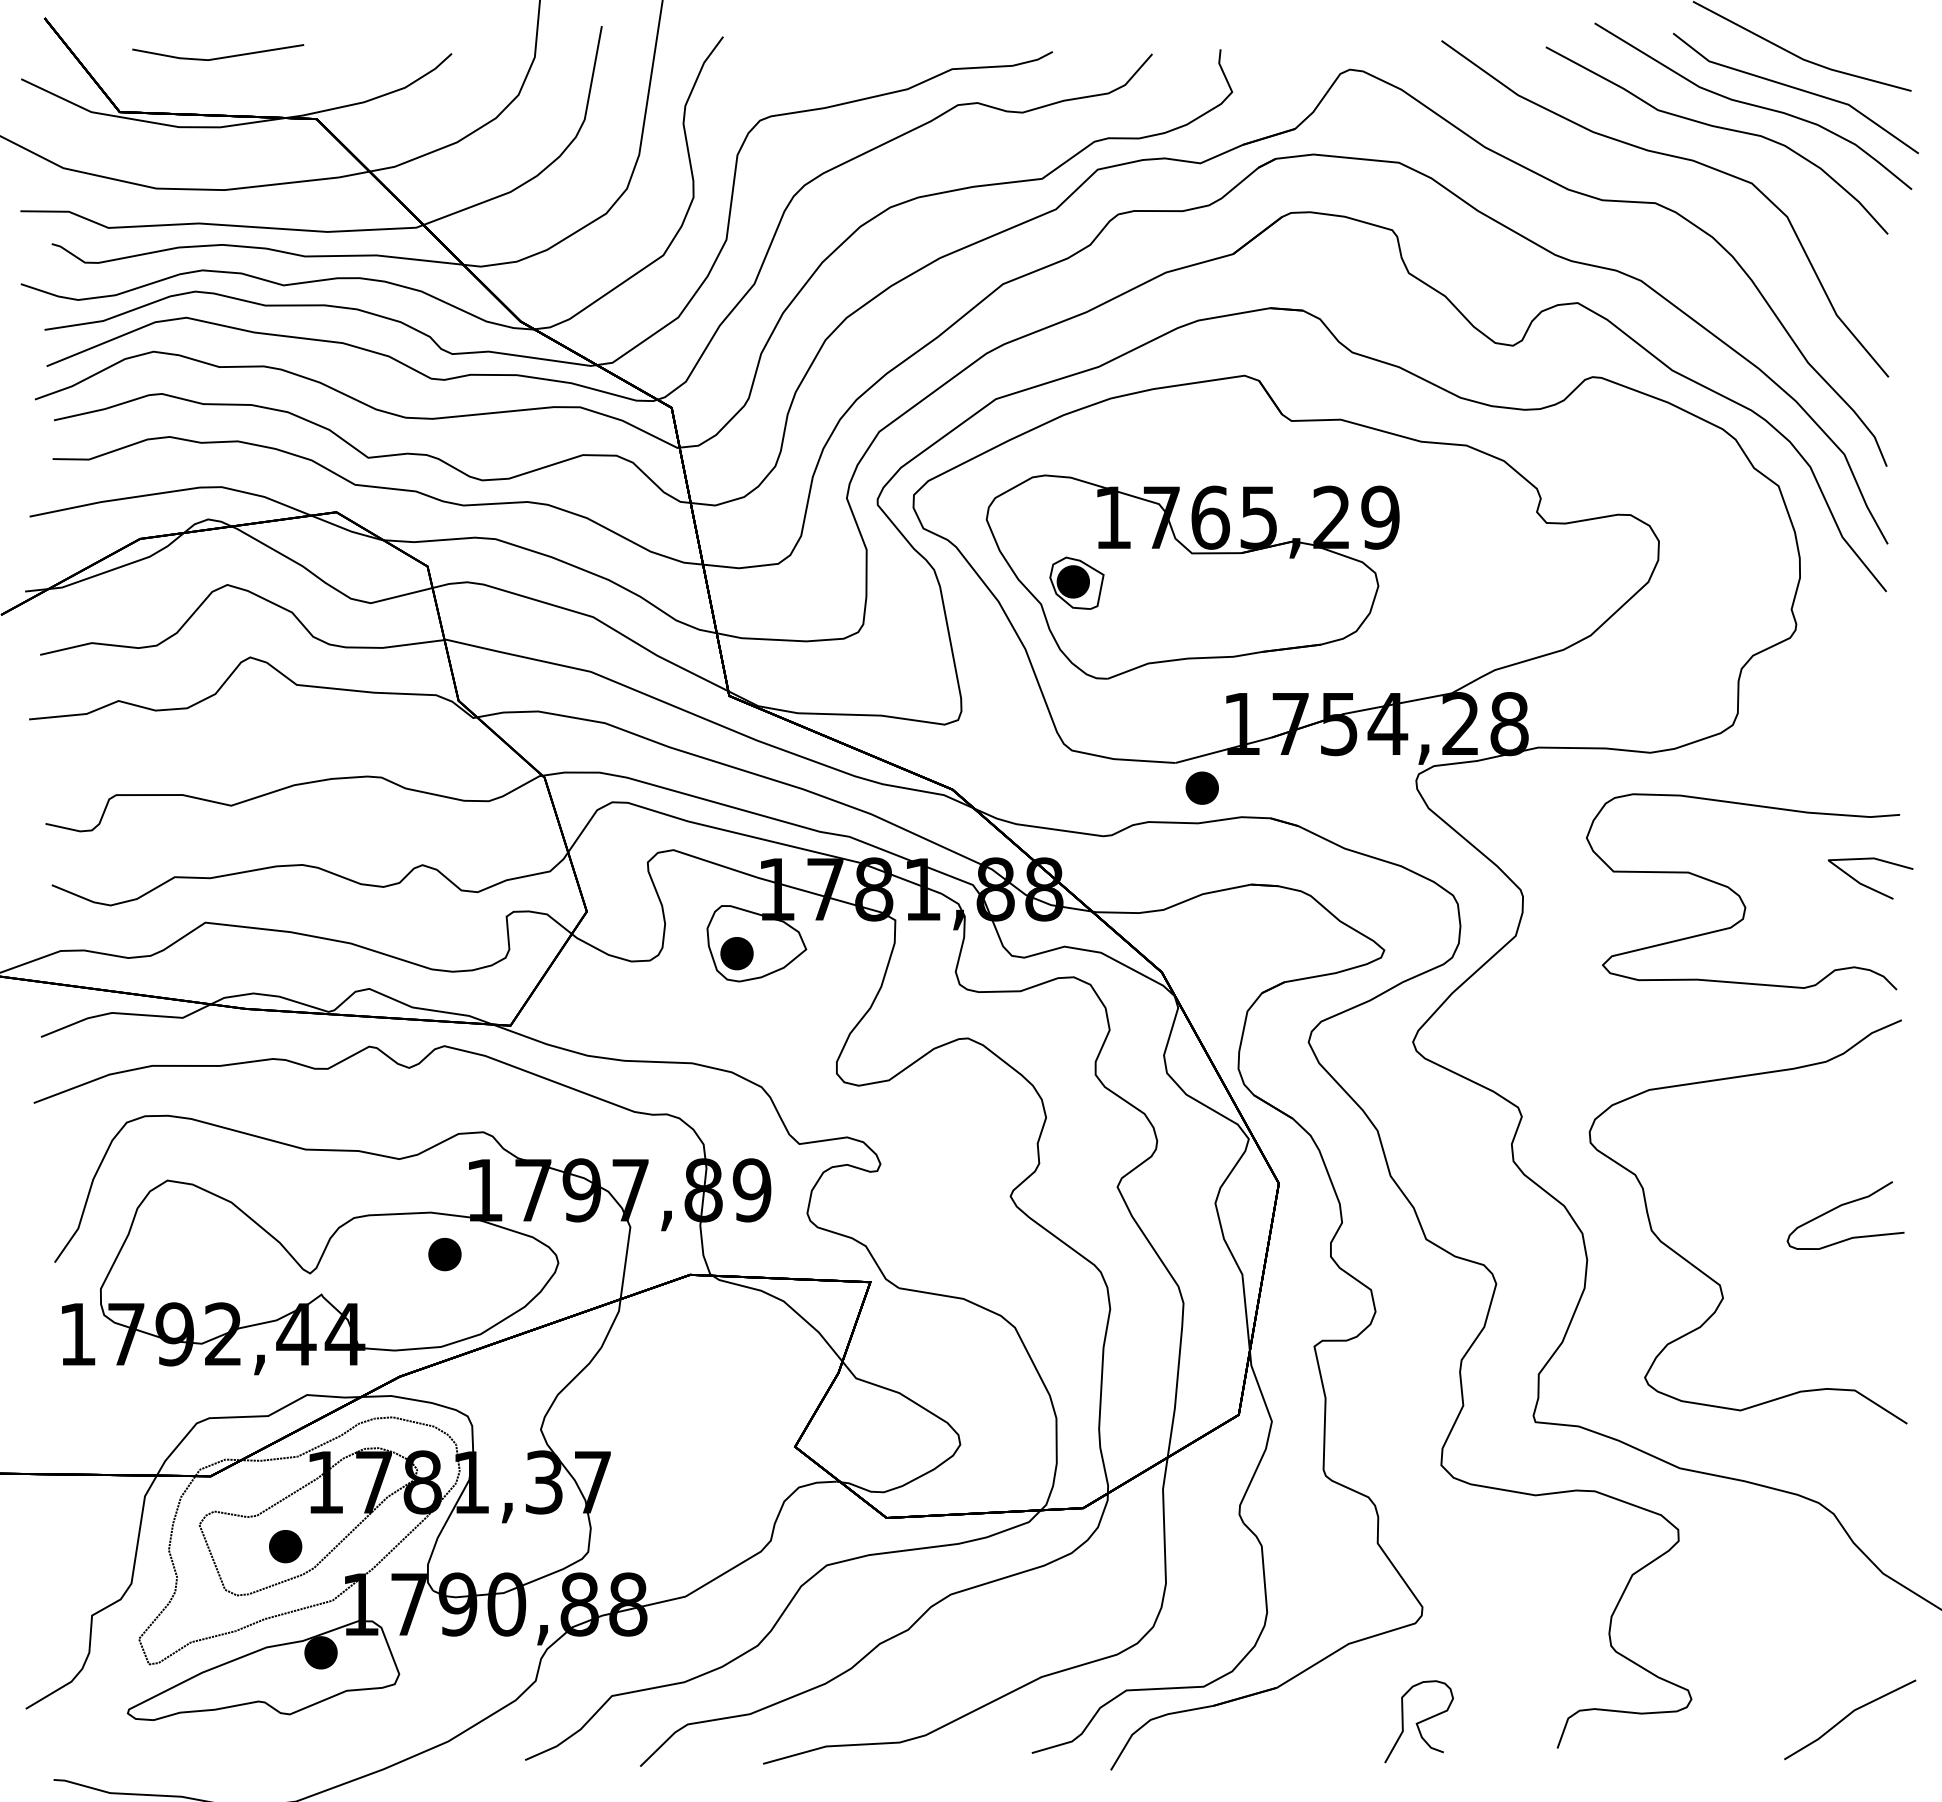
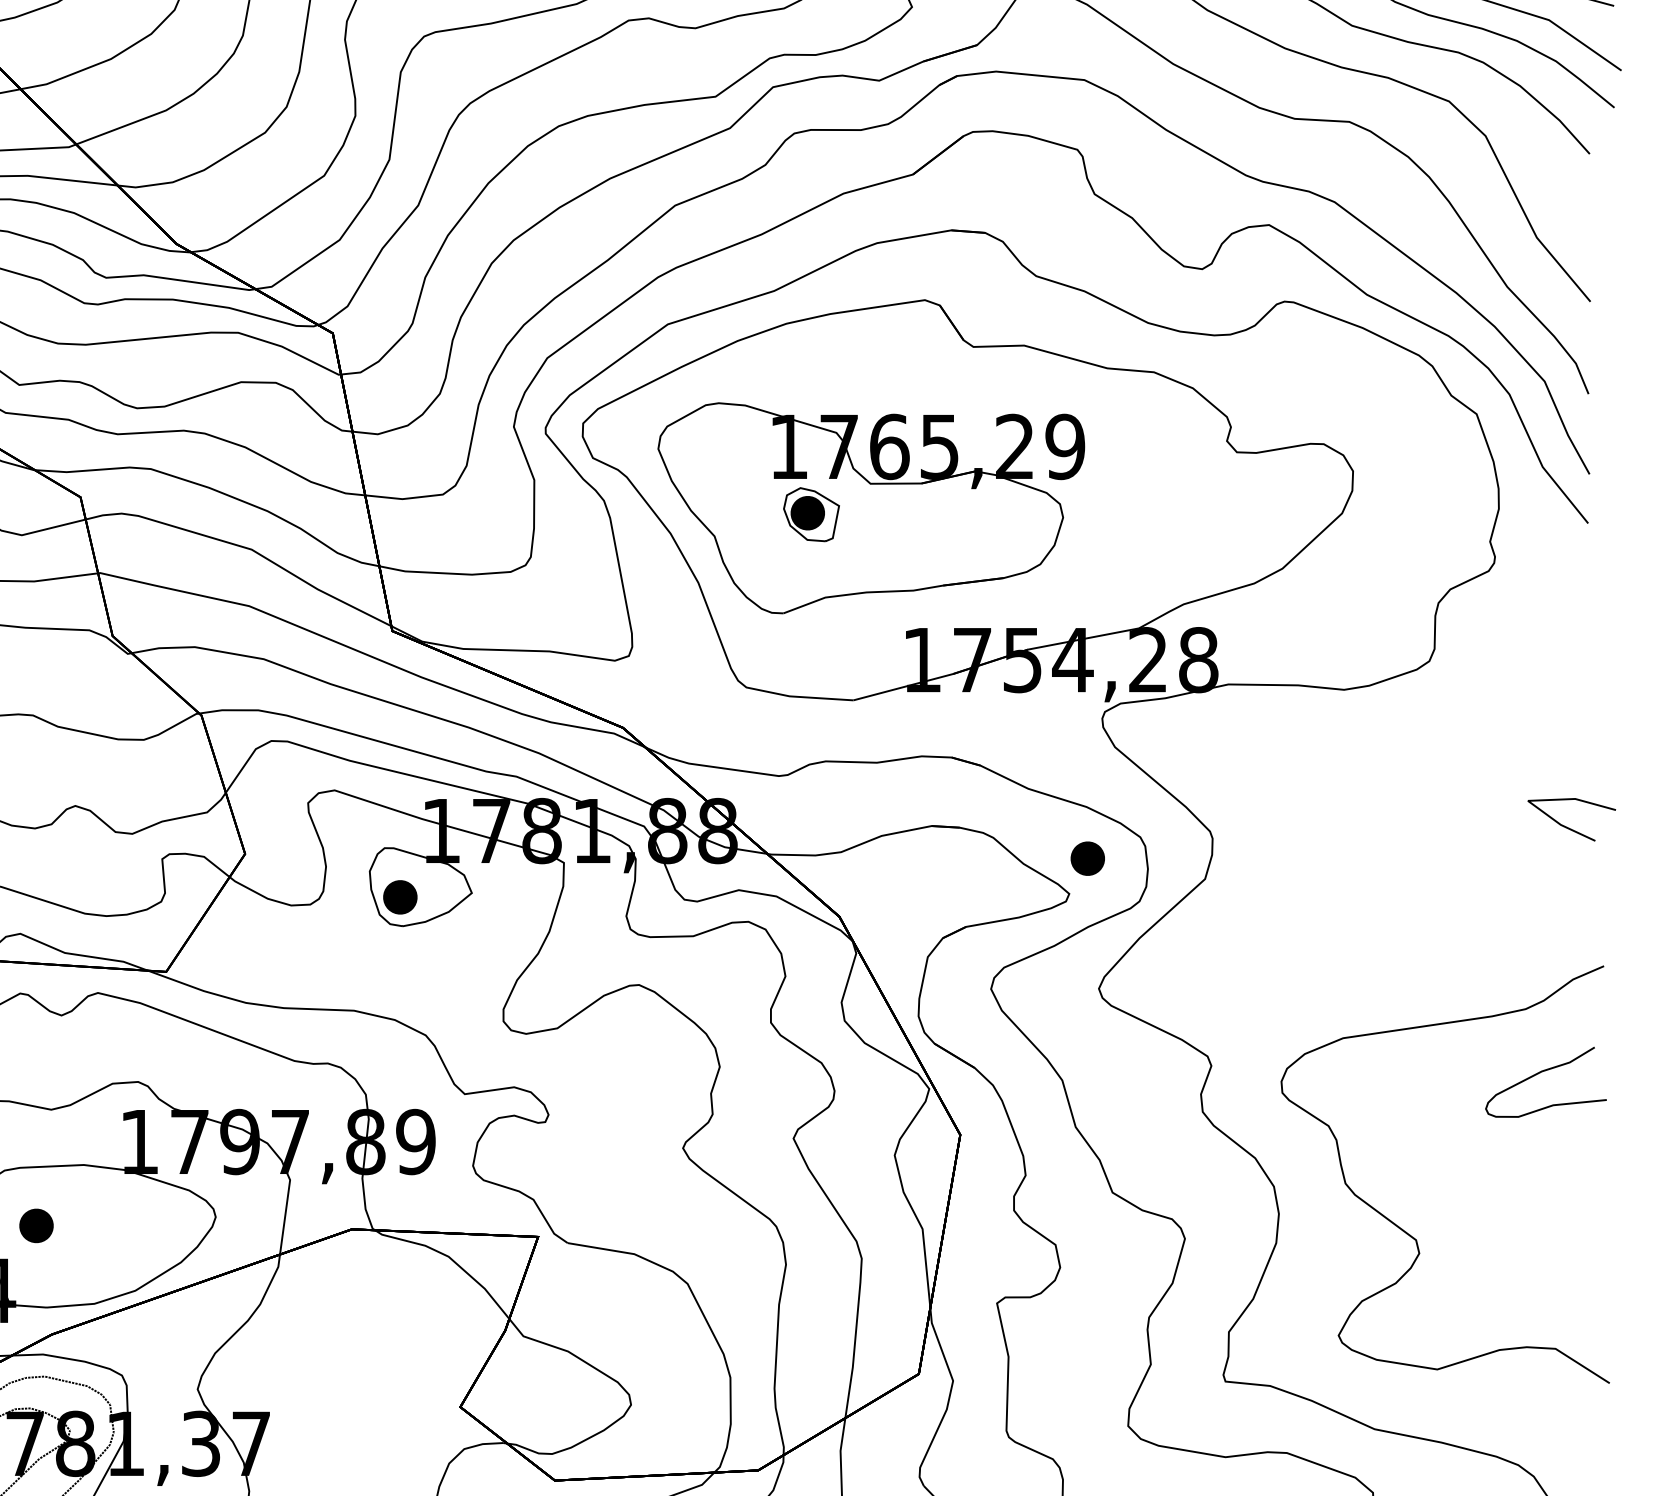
part: (1076, 582) -> (811, 513), moved
part: (1201, 787) -> (1087, 857), moved
curve: (1740, 895) -> (1437, 837), removed
curve: (1841, 1206) -> (1541, 1072), moved
part: (444, 1254) -> (36, 1225), moved

